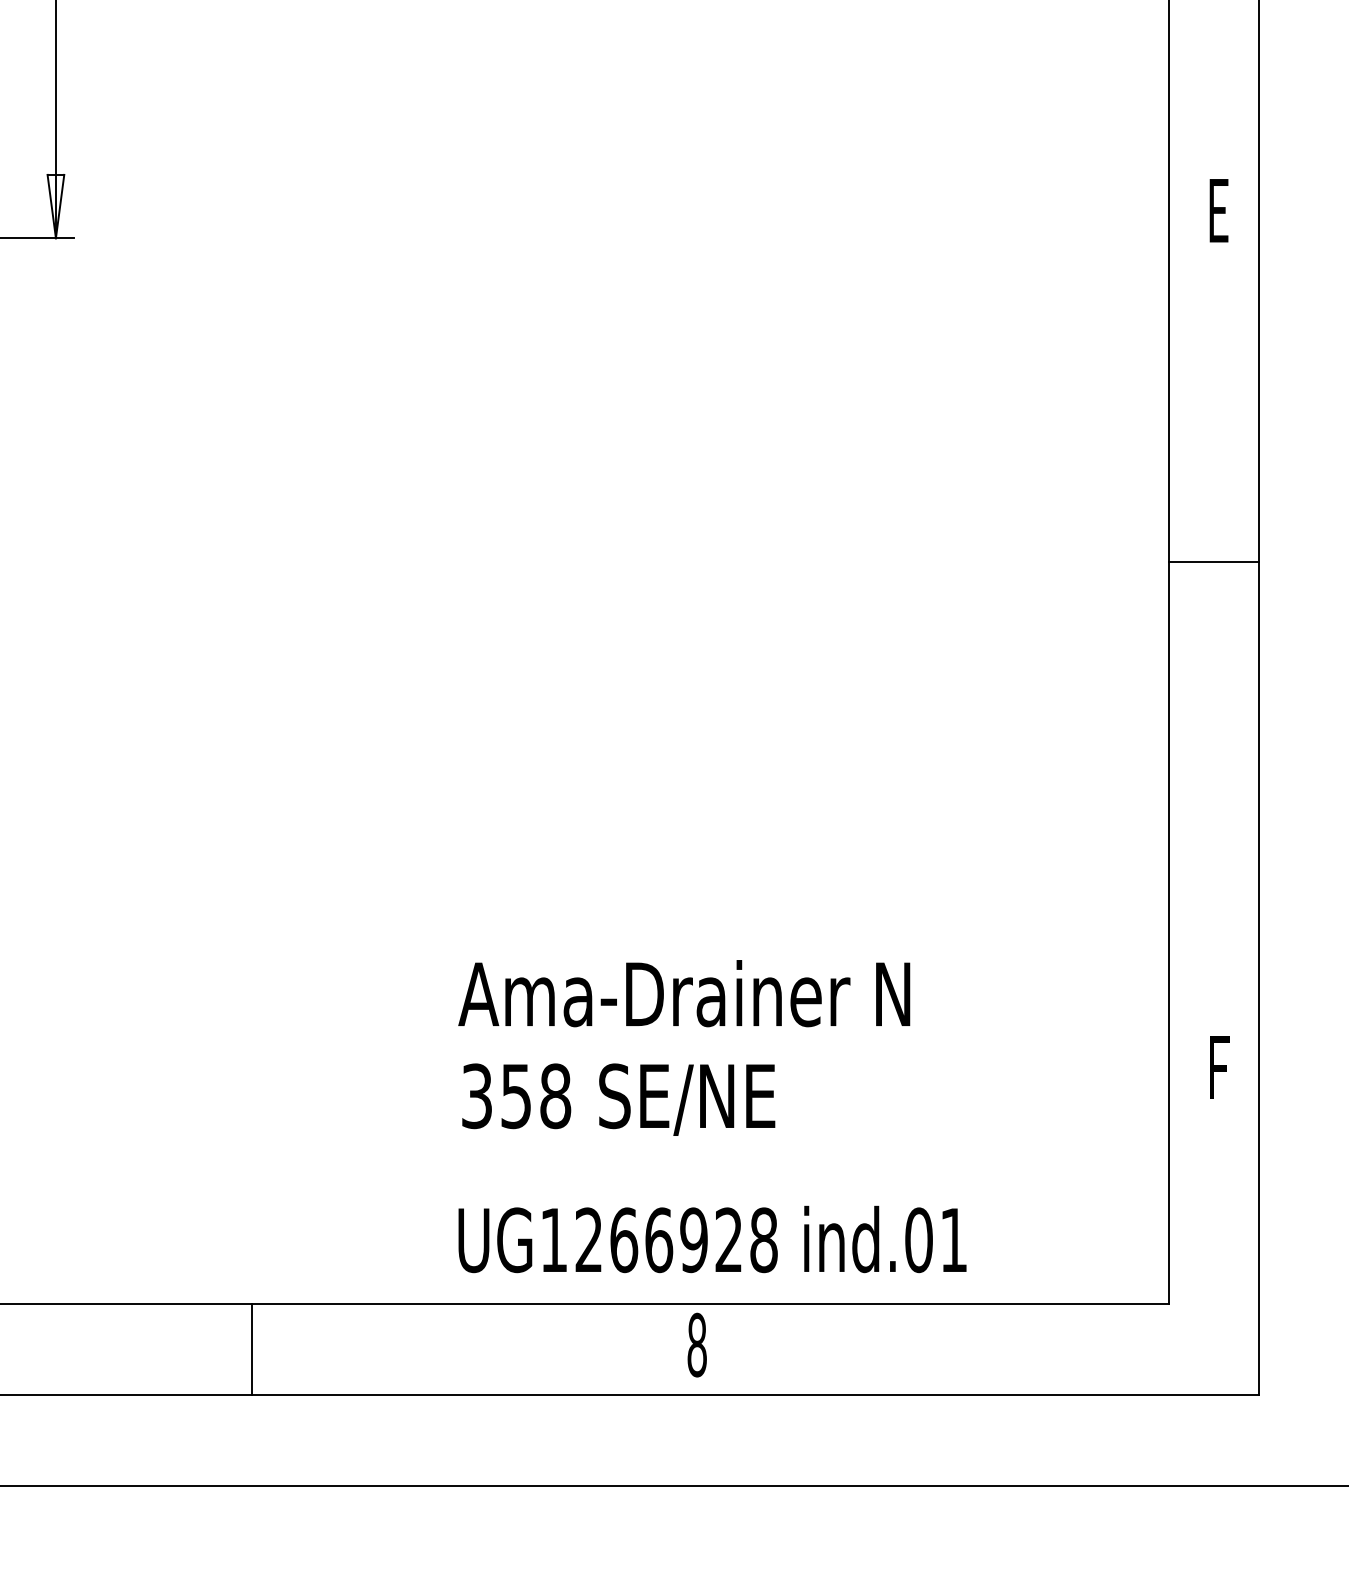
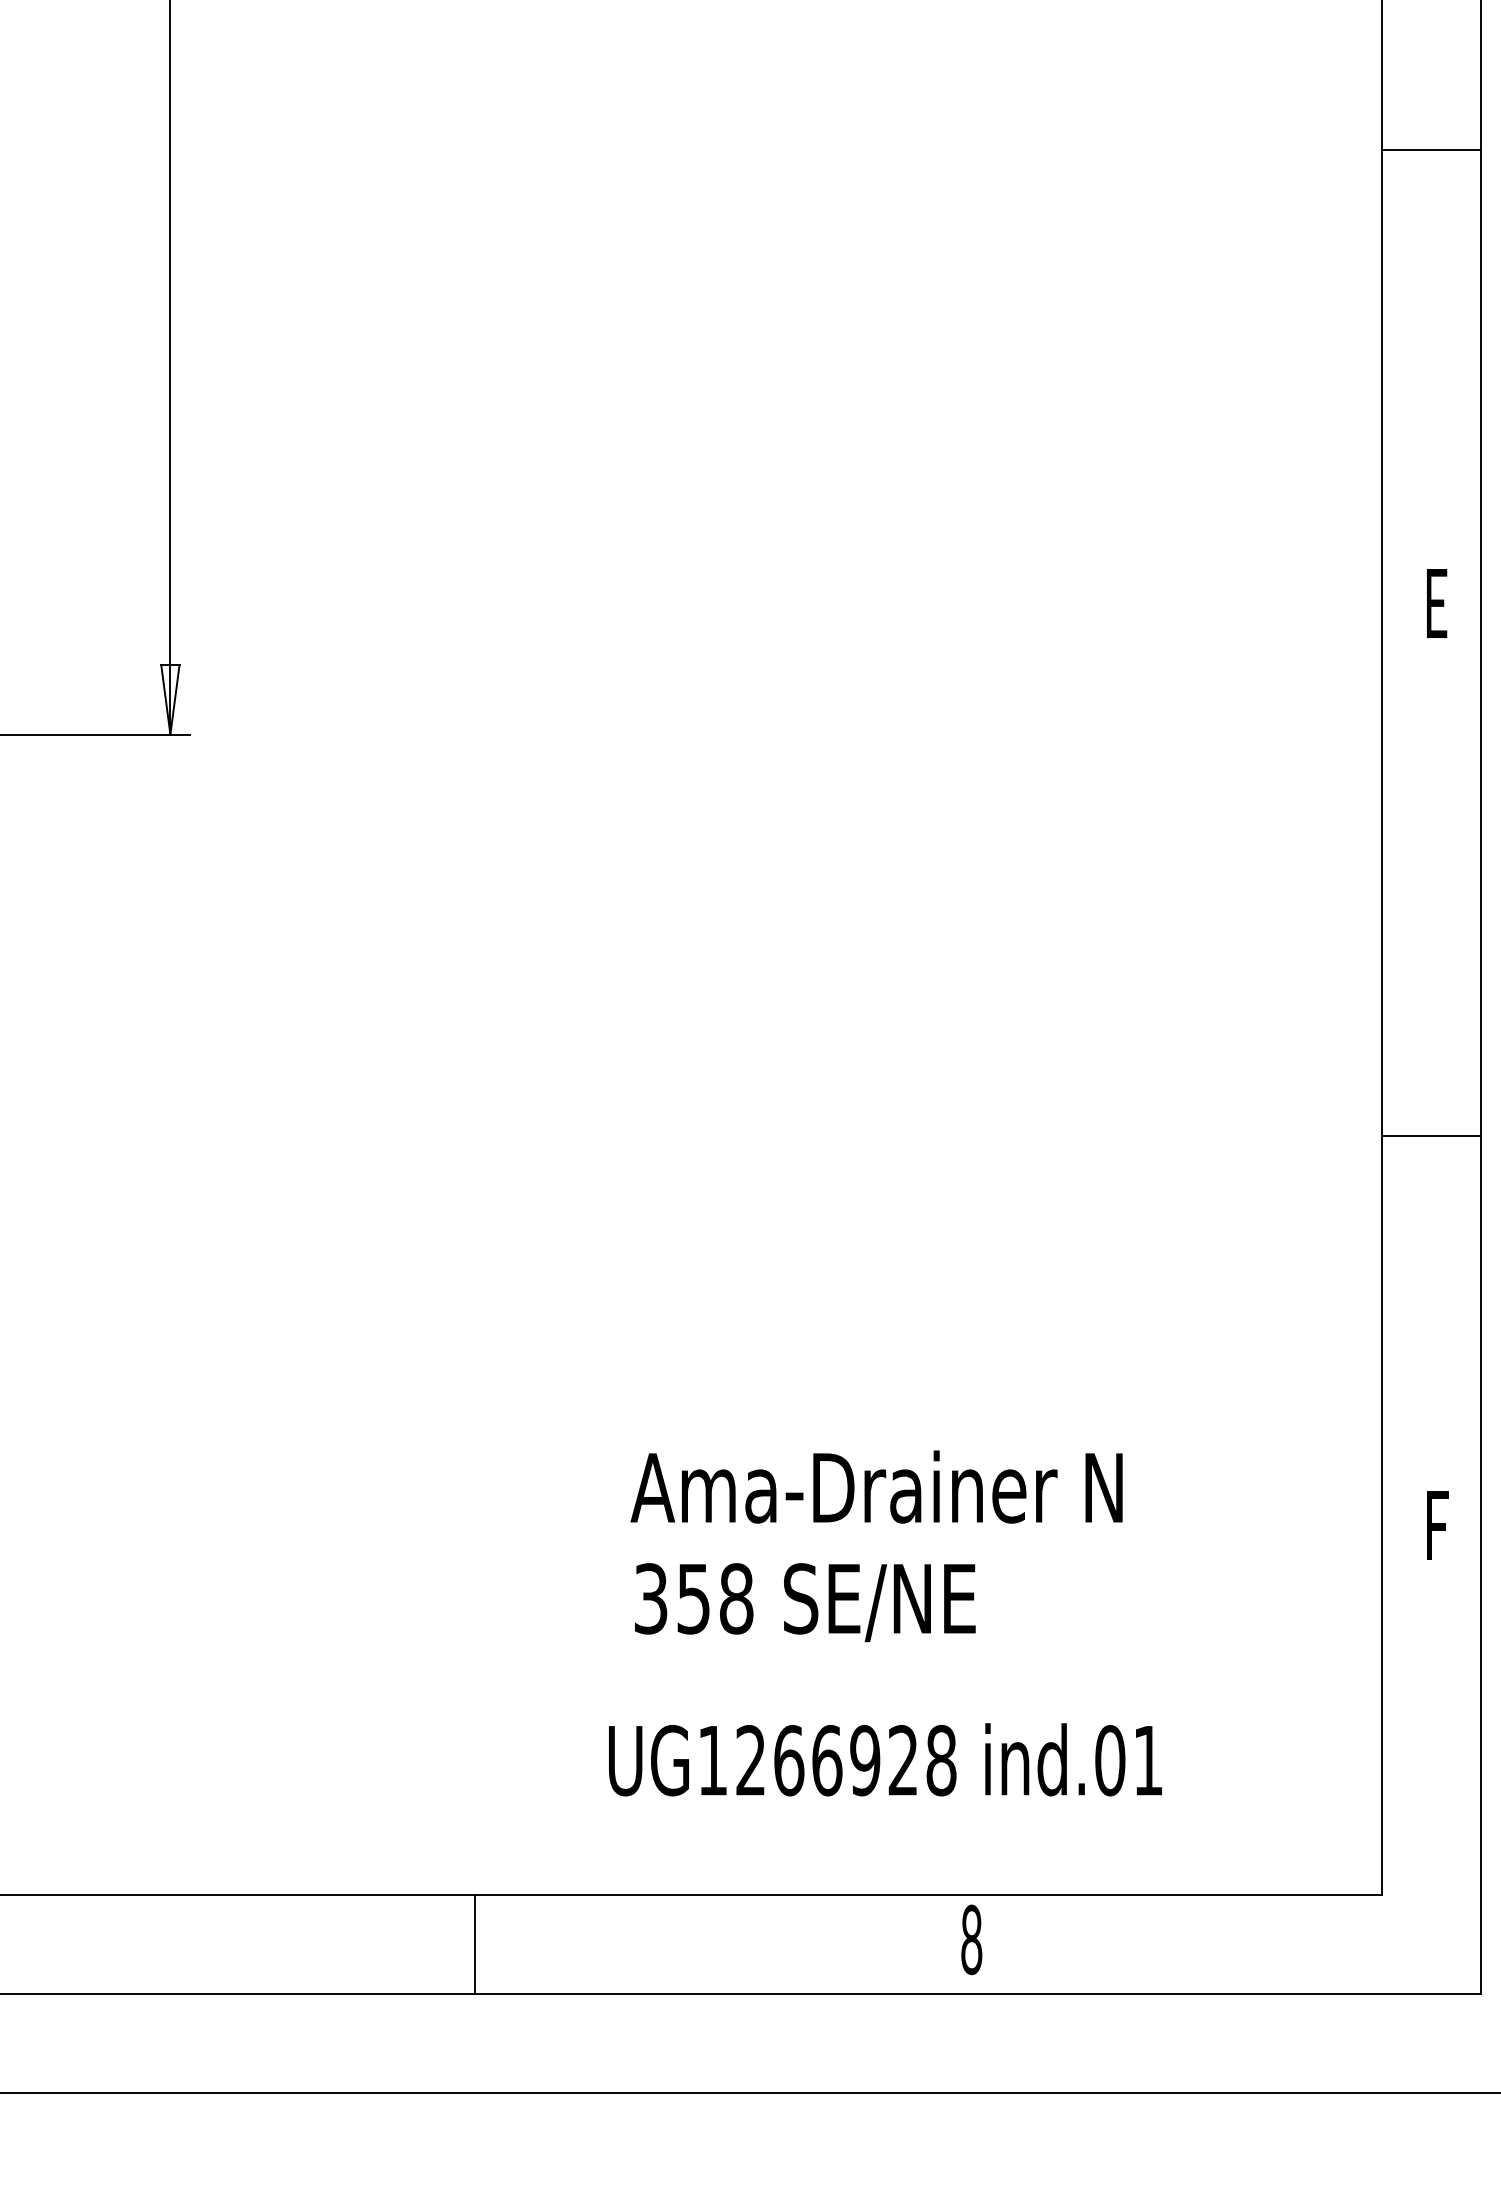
text: (1219, 210) -> (1437, 603), moved
line: (1213, 562) -> (1431, 1136), moved
text: (684, 1048) -> (876, 1546), moved
text: (1219, 1067) -> (1437, 1525), moved
text: (712, 1239) -> (885, 1759), moved
text: (696, 1344) -> (971, 1939), moved
line: (251, 1349) -> (474, 1944), moved

